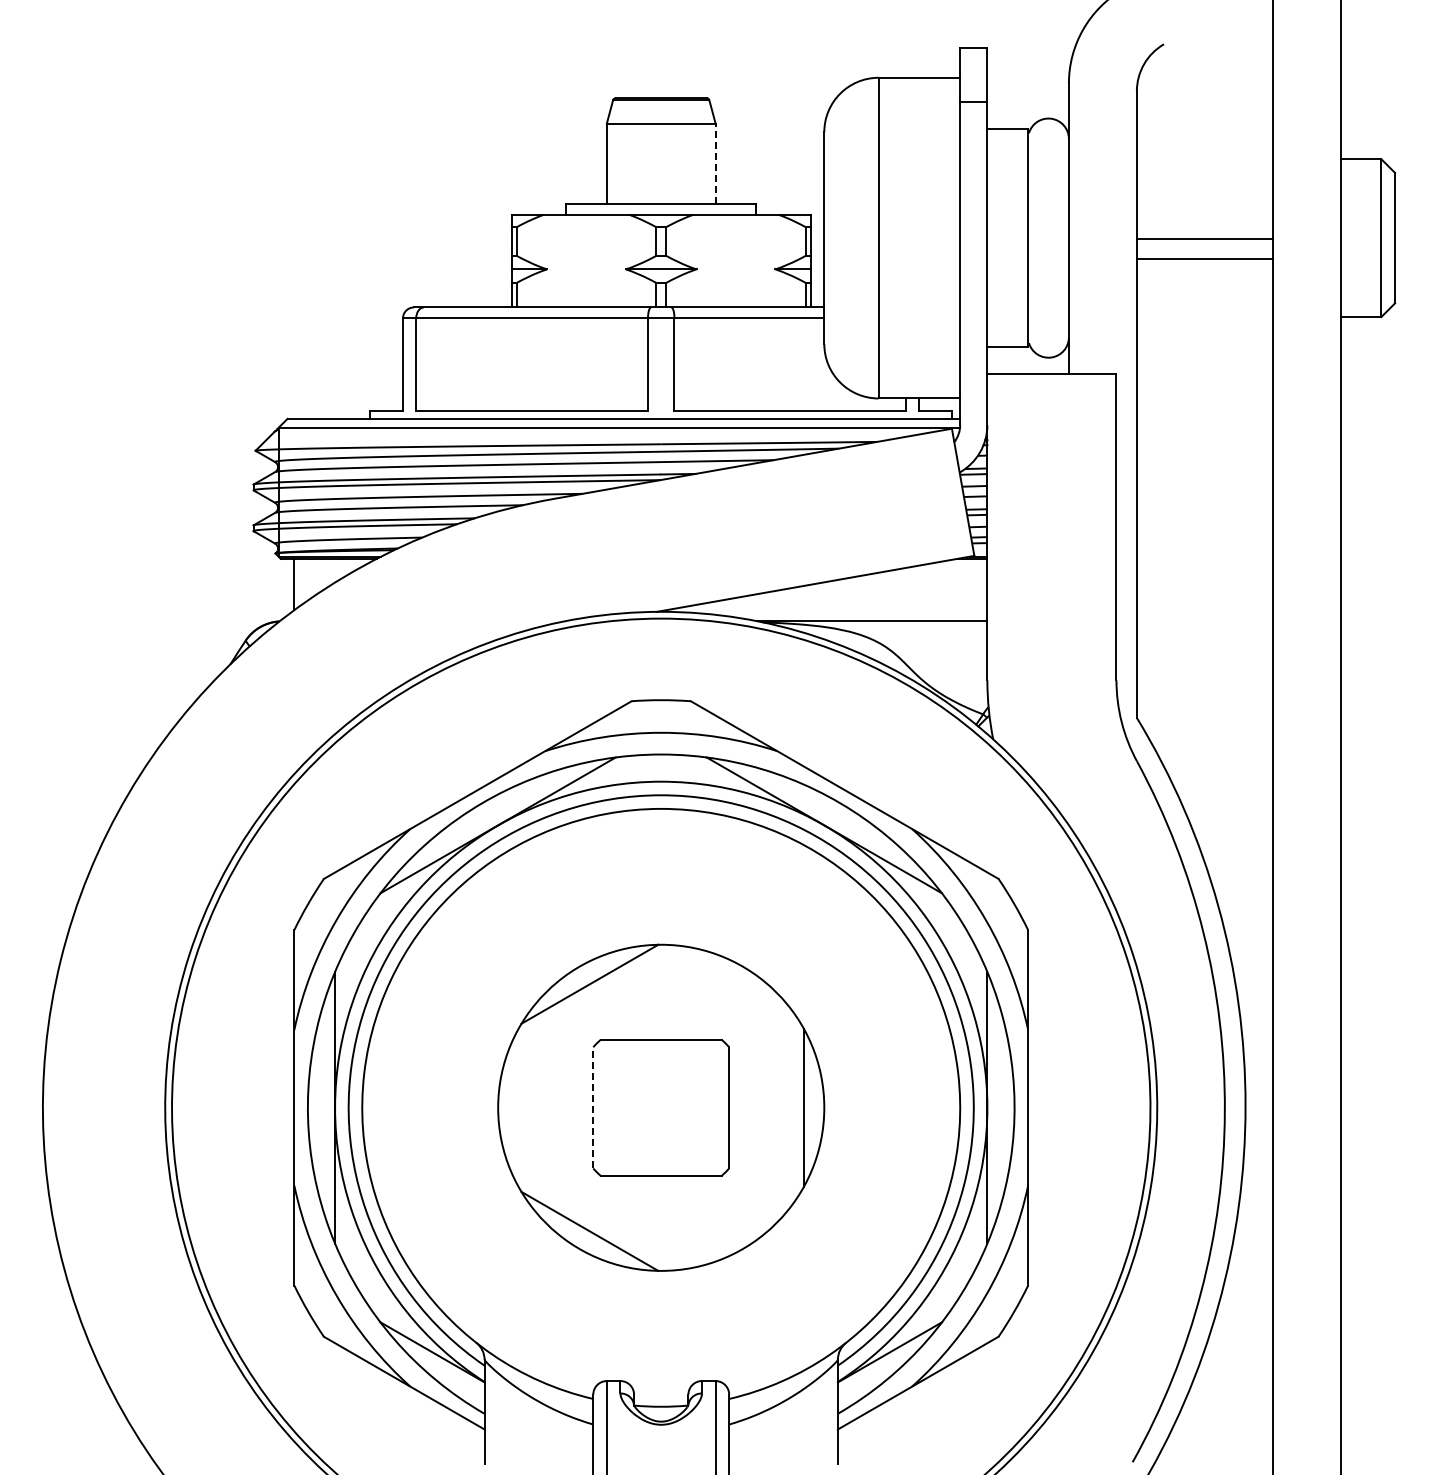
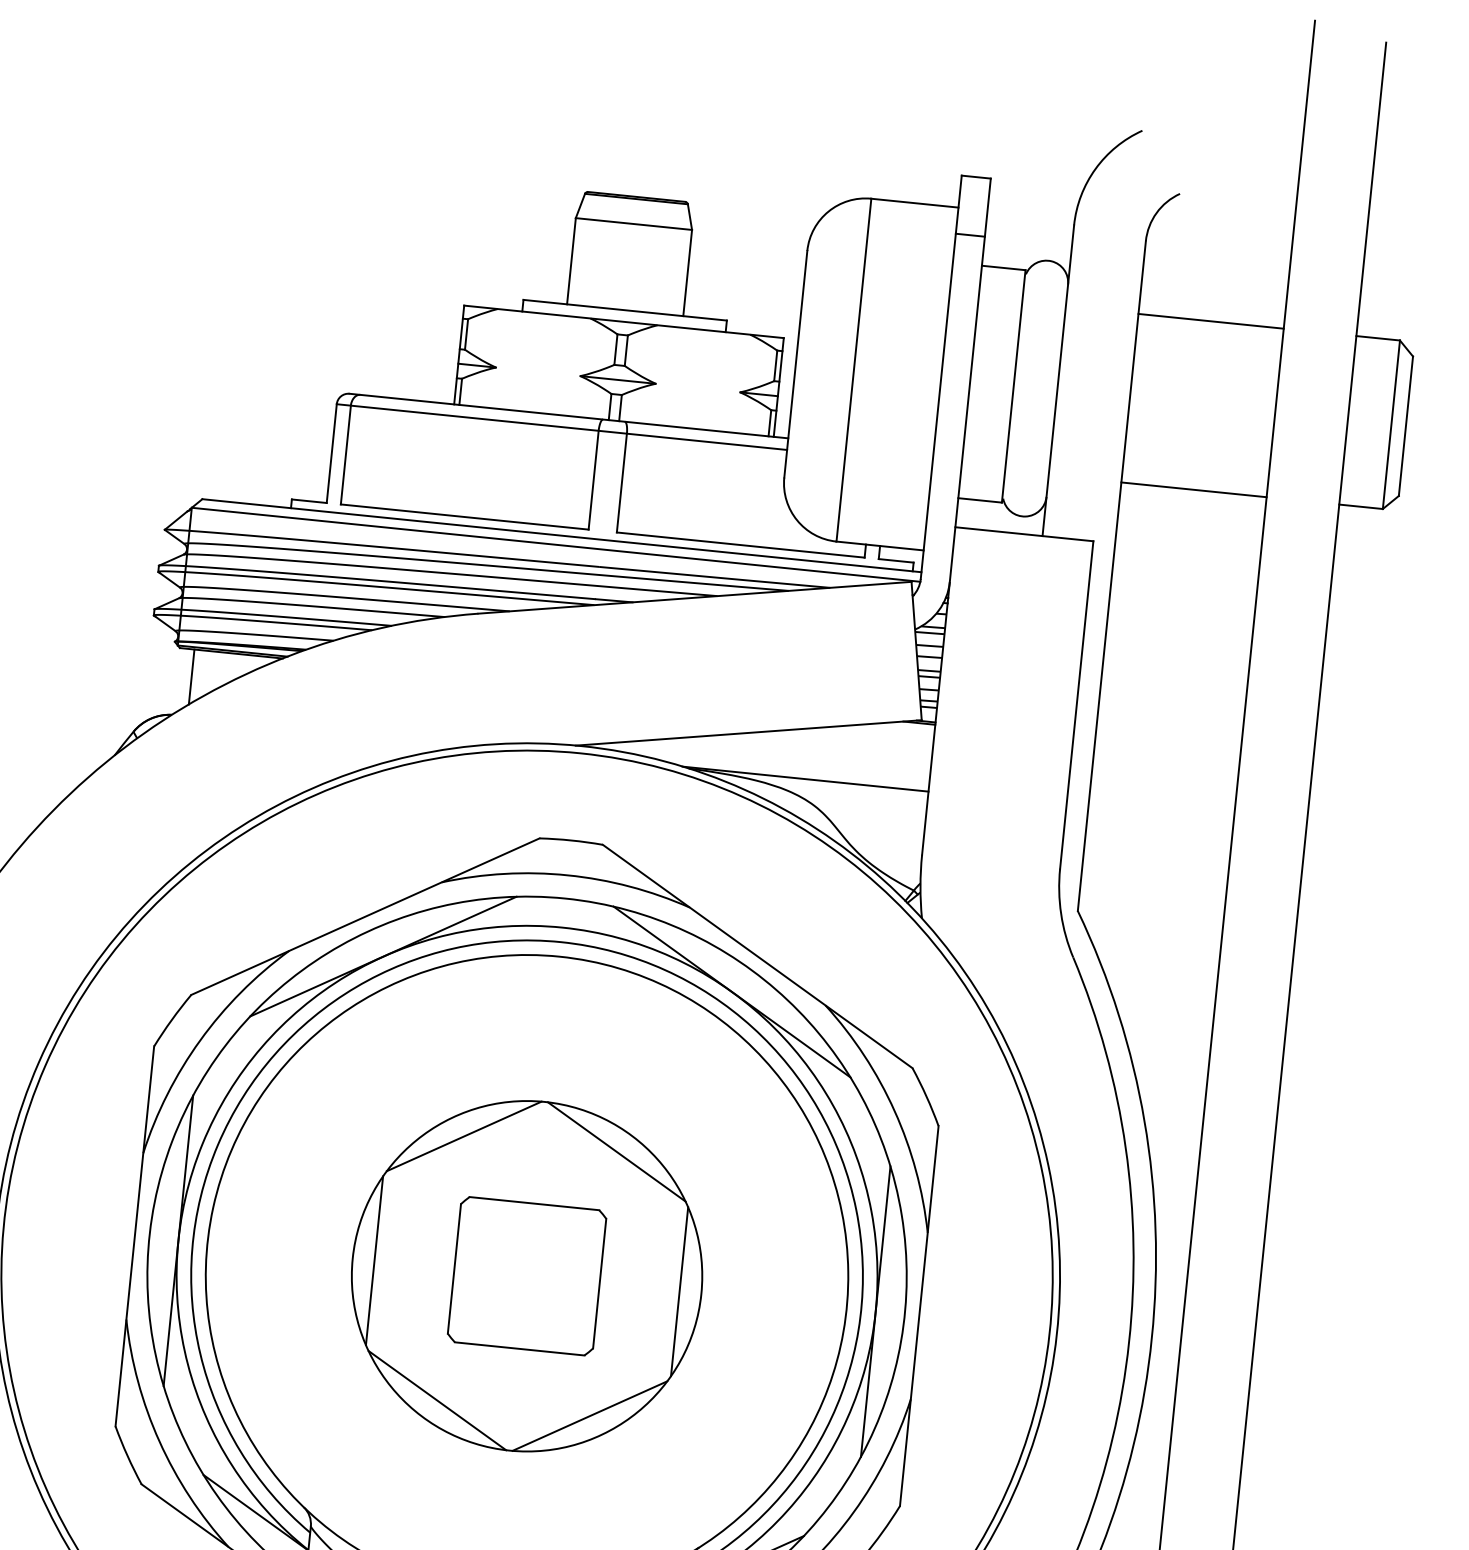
line: (715, 163) -> (687, 272), dashed -> solid
line: (1204, 239) -> (1210, 321), moved
line: (1204, 258) -> (1193, 489), moved
line: (732, 983) -> (616, 1151), added
line: (518, 1107) -> (374, 1260), added
line: (593, 1107) -> (454, 1268), dashed -> solid
line: (732, 1230) -> (589, 1415), added

